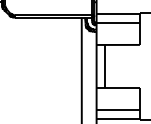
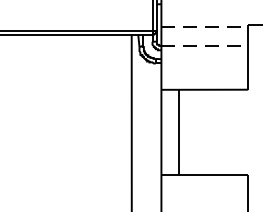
line: (118, 13) -> (205, 26), solid -> dashed
line: (118, 23) -> (205, 46), solid -> dashed

